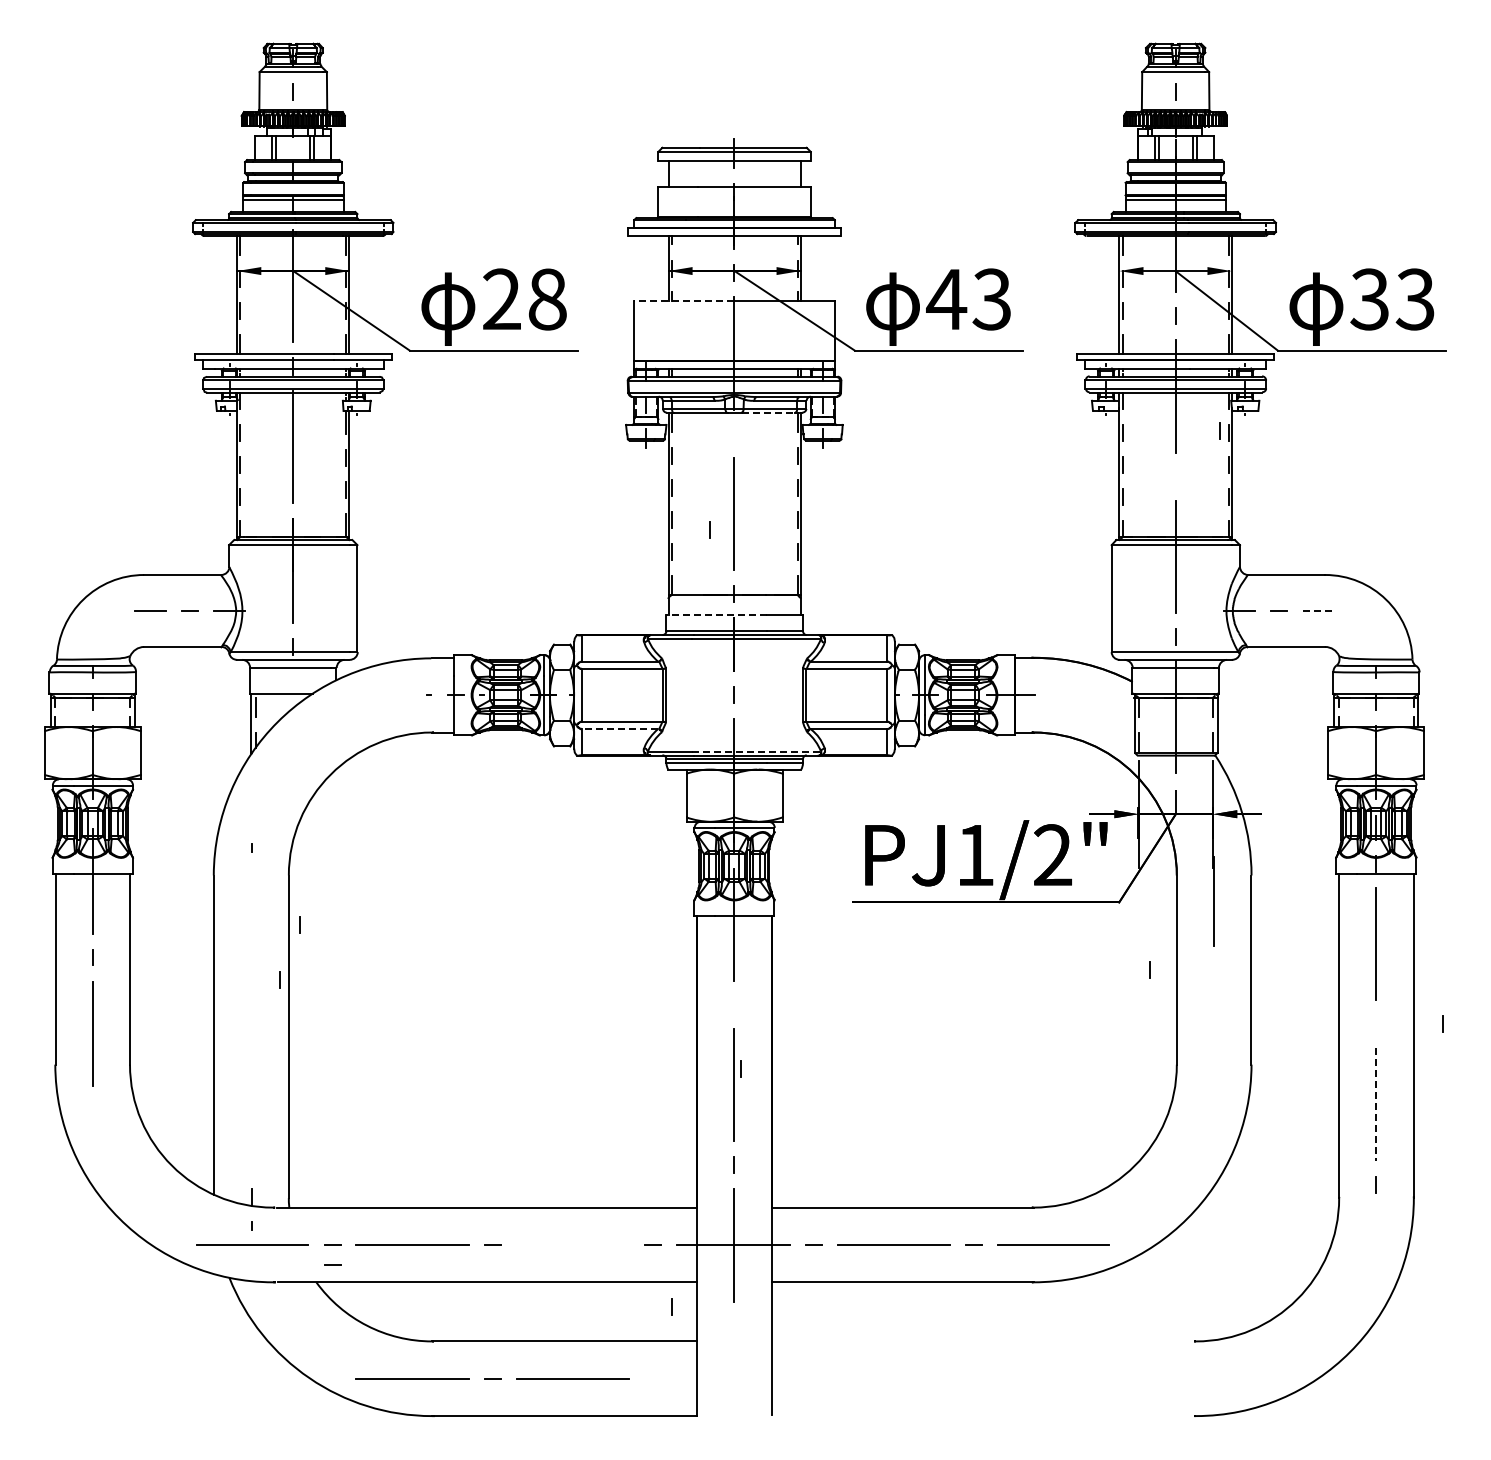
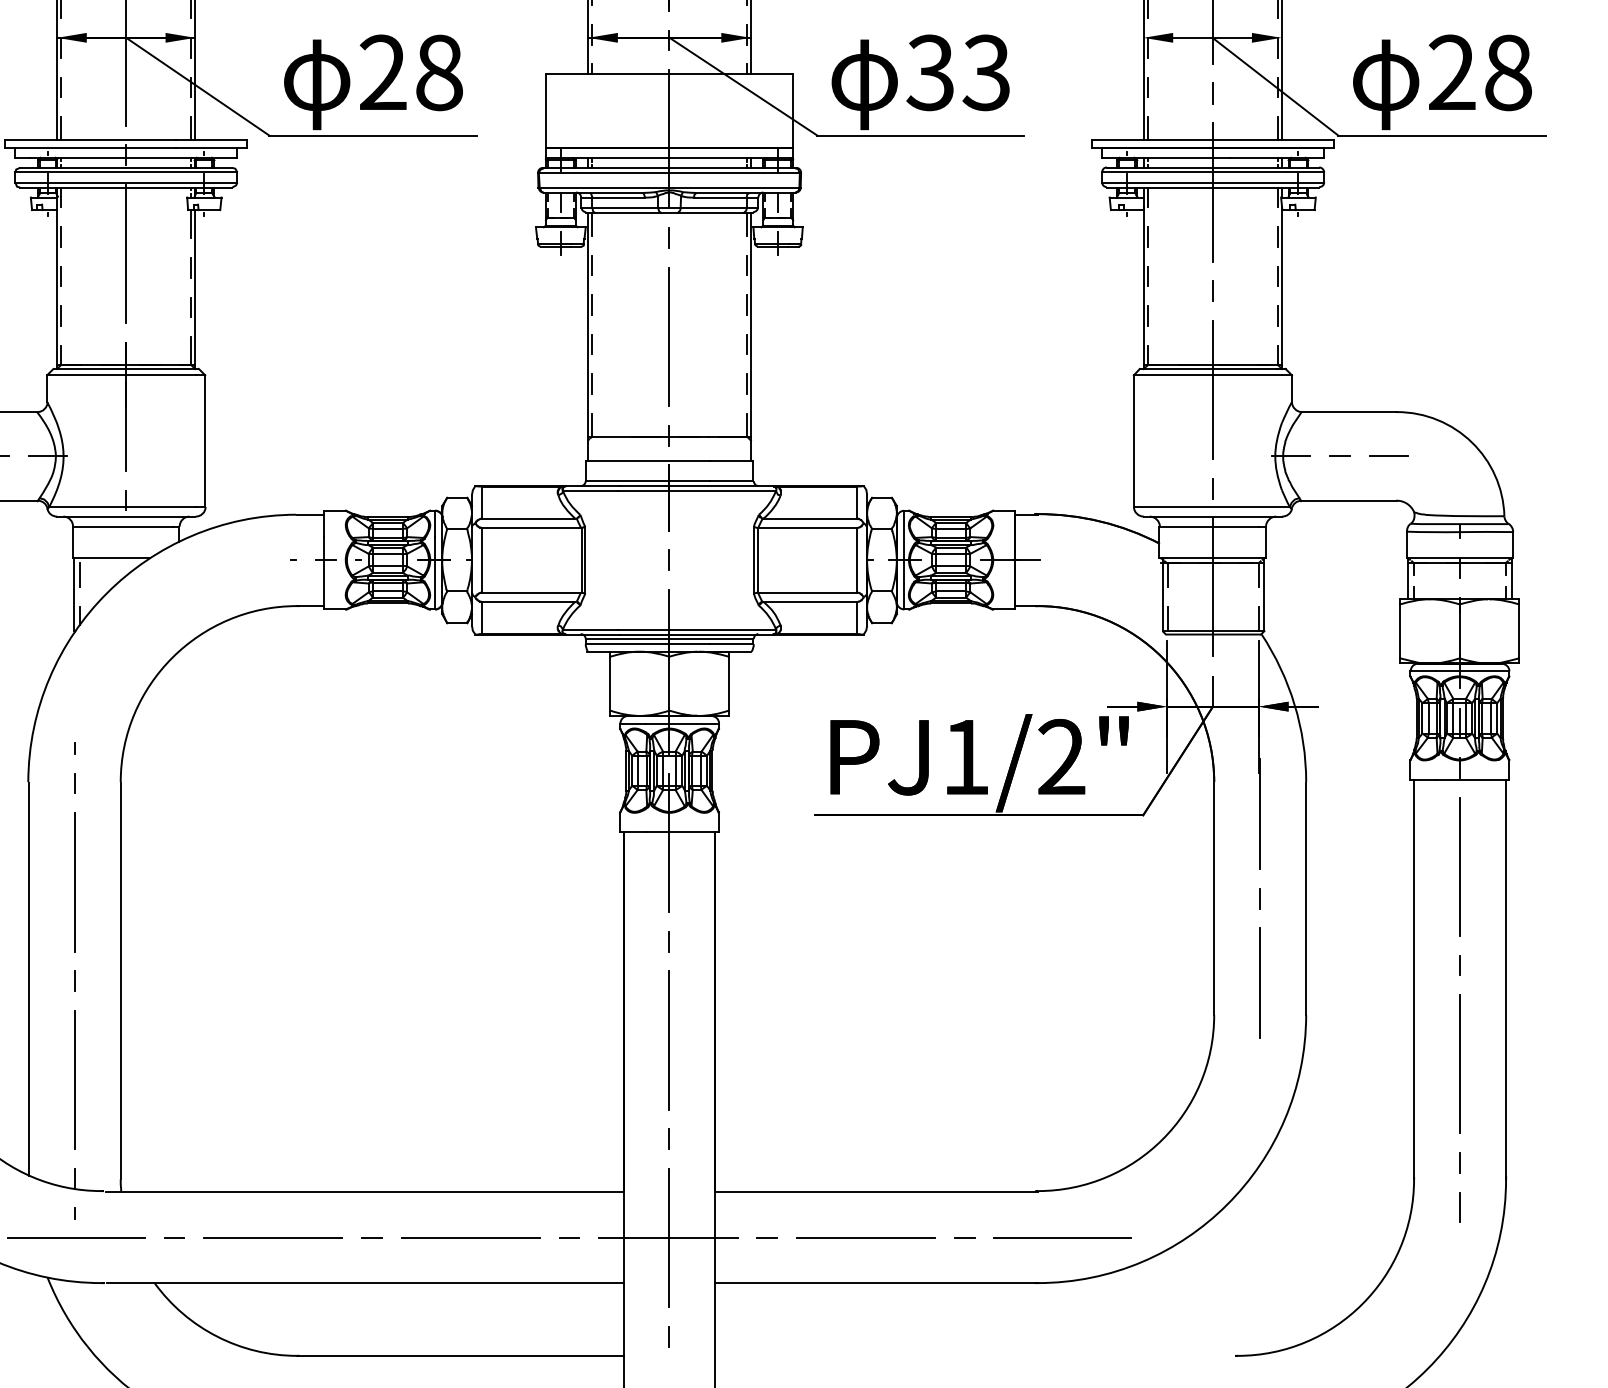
text: (946, 299) -> (930, 72), 43 -> 33
text: (1392, 299) -> (1479, 72), 33 -> 28
line: (683, 300) -> (606, 74), dashed -> solid
line: (768, 413) -> (711, 213), dashed -> solid
line: (1219, 430) -> (1212, 290), moved
line: (709, 529) -> (668, 237), moved
line: (1318, 611) -> (1388, 457), dashed -> solid
line: (716, 615) -> (647, 461), dashed -> solid
line: (619, 729) -> (527, 602), dashed -> solid
line: (757, 751) -> (697, 629), dashed -> solid
line: (299, 924) -> (74, 783), moved
line: (251, 956) -> (74, 881), added
line: (1149, 969) -> (1259, 897), moved
line: (279, 979) -> (74, 980), moved
line: (1442, 1023) -> (1458, 964), moved
line: (1213, 1038) -> (1259, 982), added
line: (740, 1068) -> (668, 940), moved
line: (1376, 1105) -> (1460, 1065), dashed -> solid
line: (251, 1117) -> (74, 1080), added
line: (1376, 1220) -> (1460, 1206), added
line: (573, 1245) -> (471, 1237), added
line: (332, 1264) -> (174, 1261), removed
line: (671, 1306) -> (668, 1336), moved

